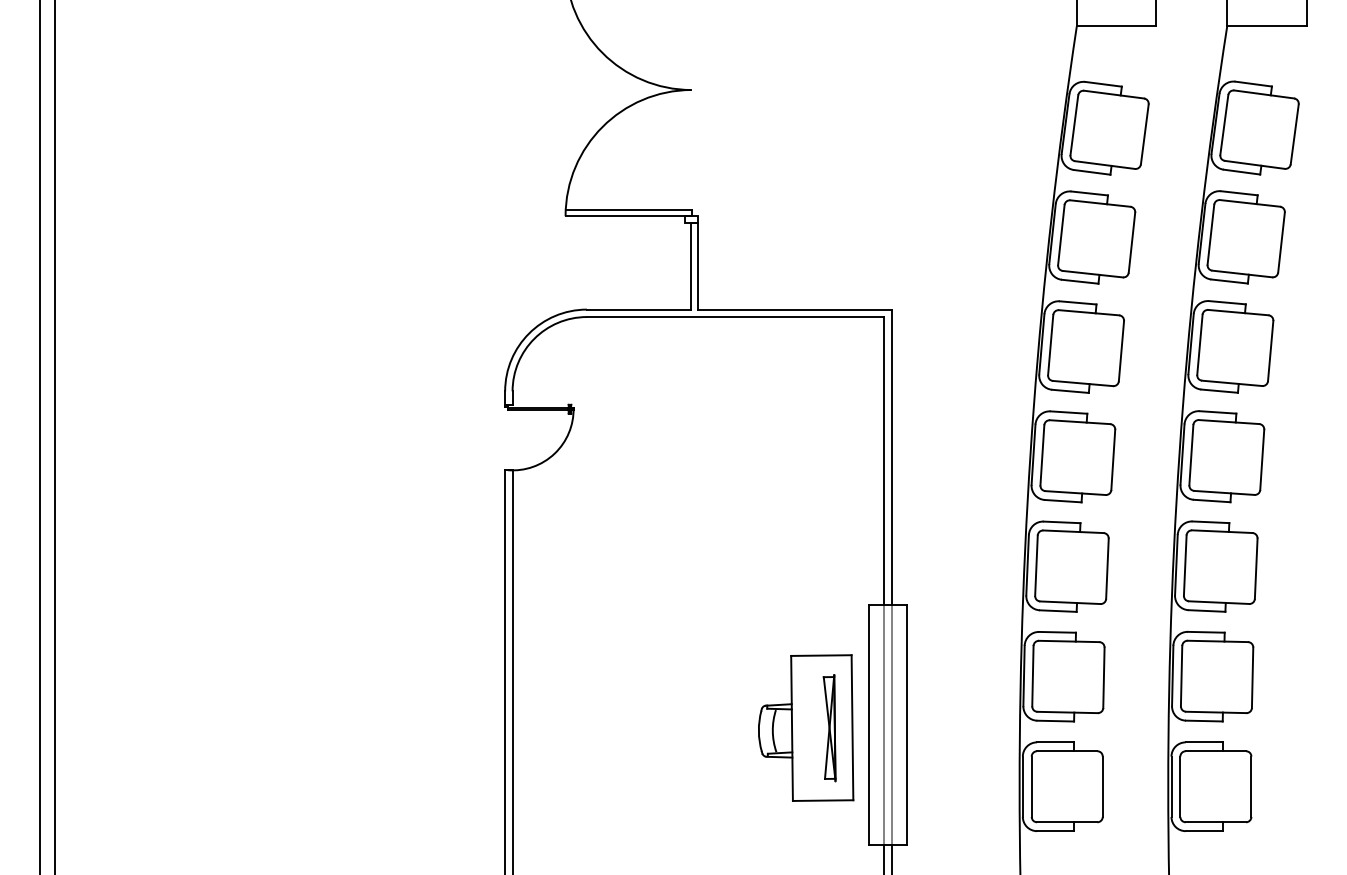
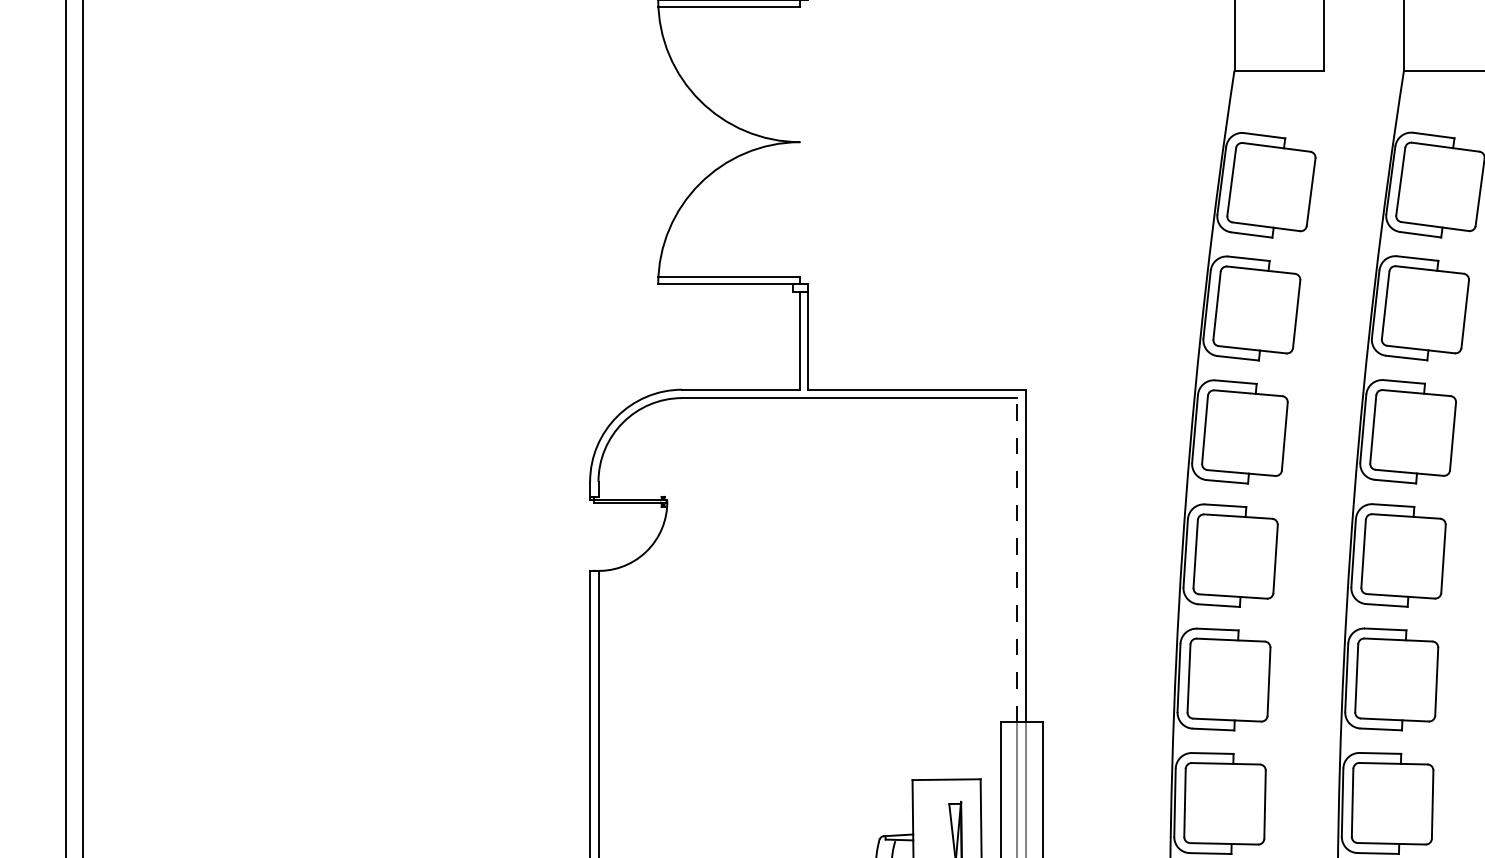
line: (884, 460) -> (1017, 559), solid -> dashed

